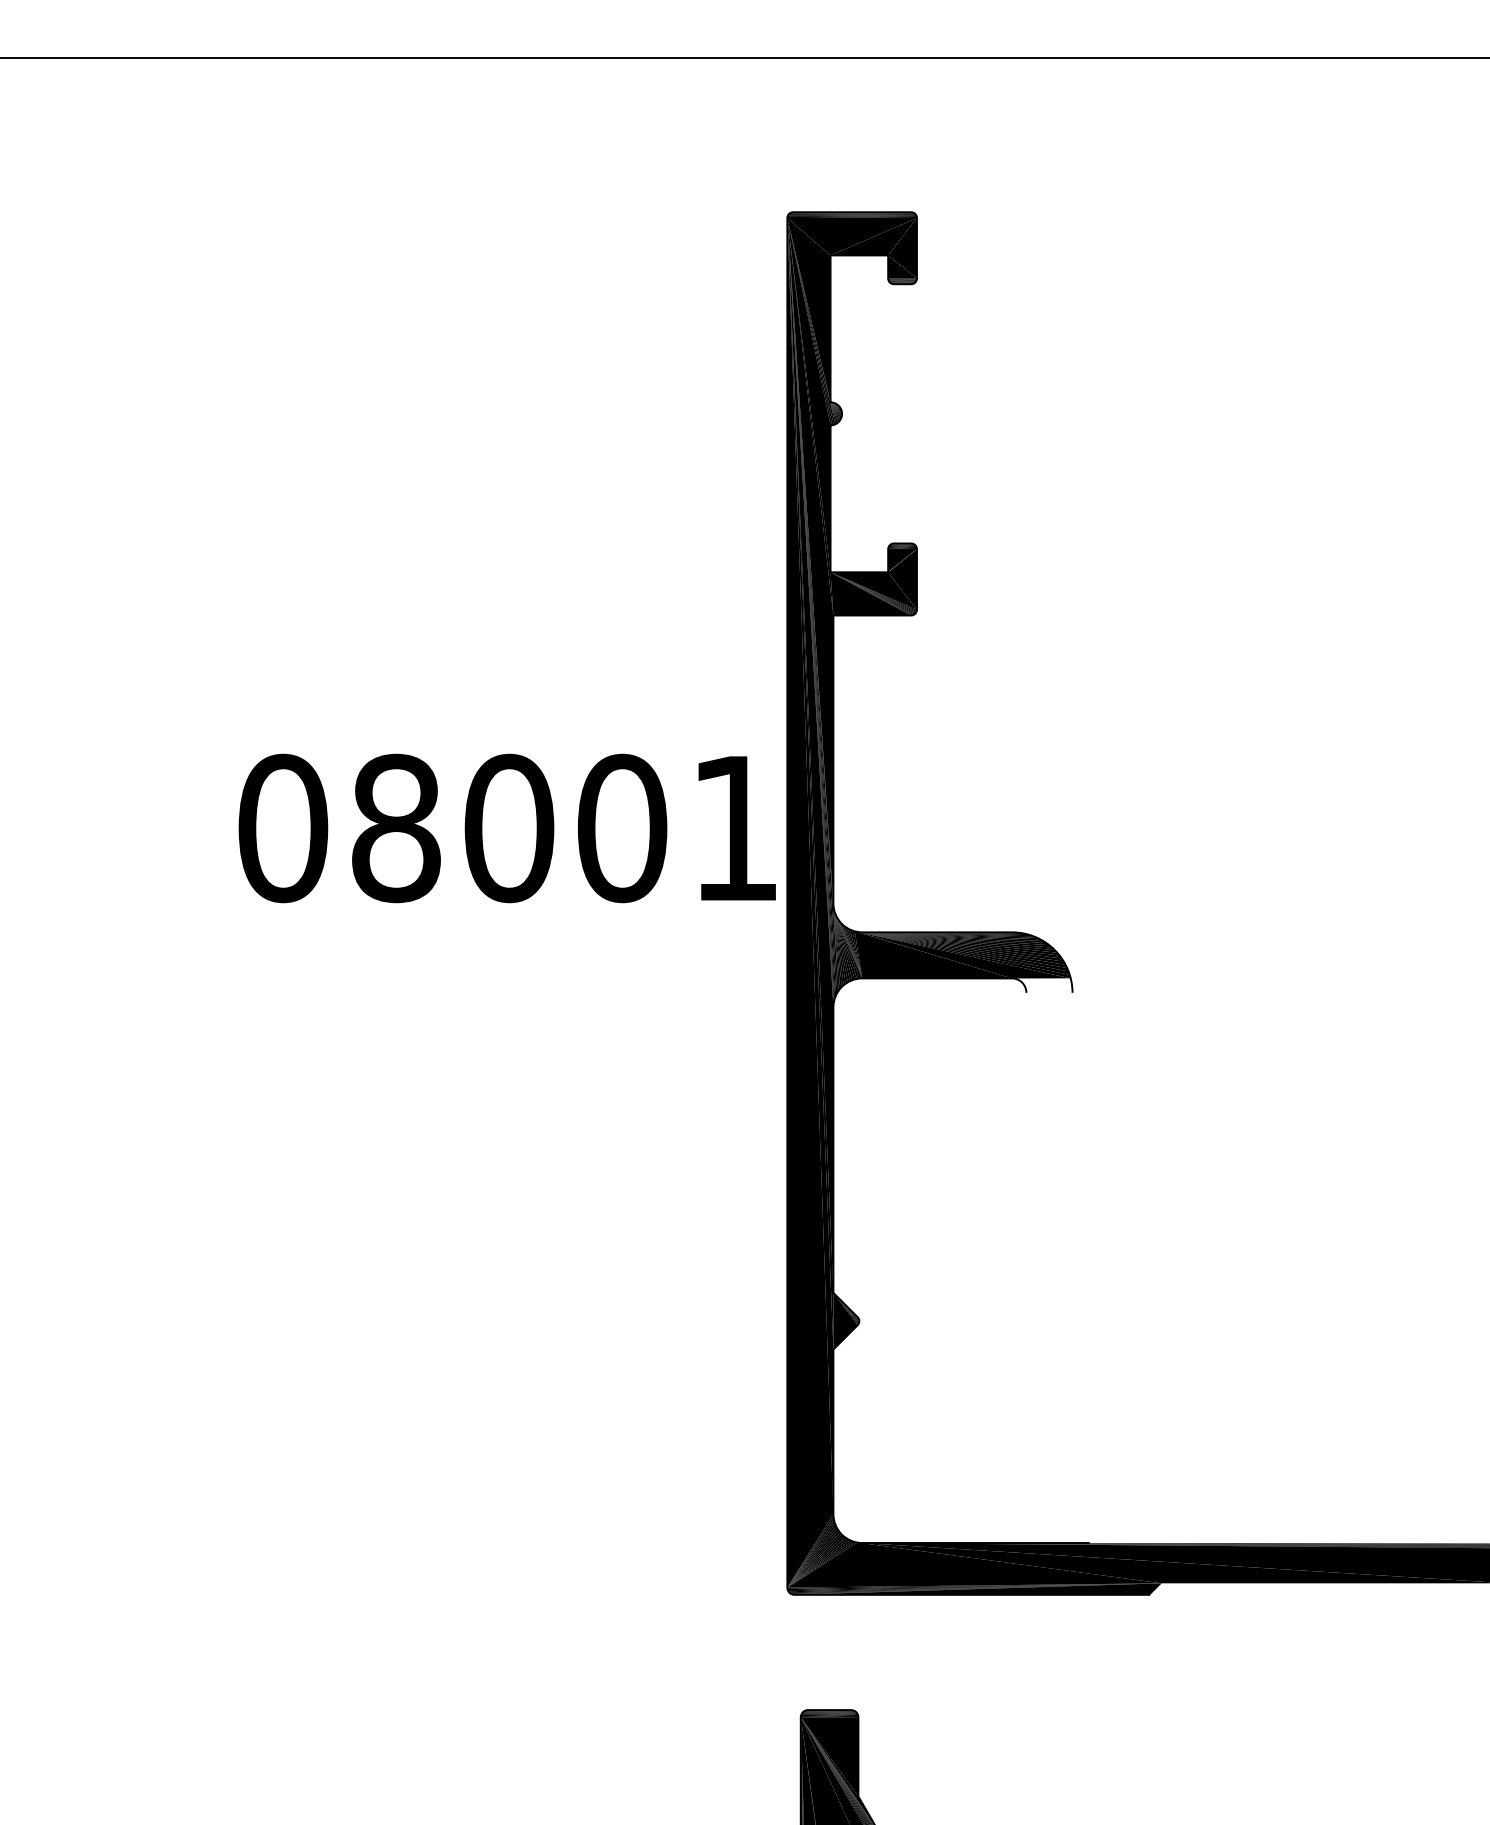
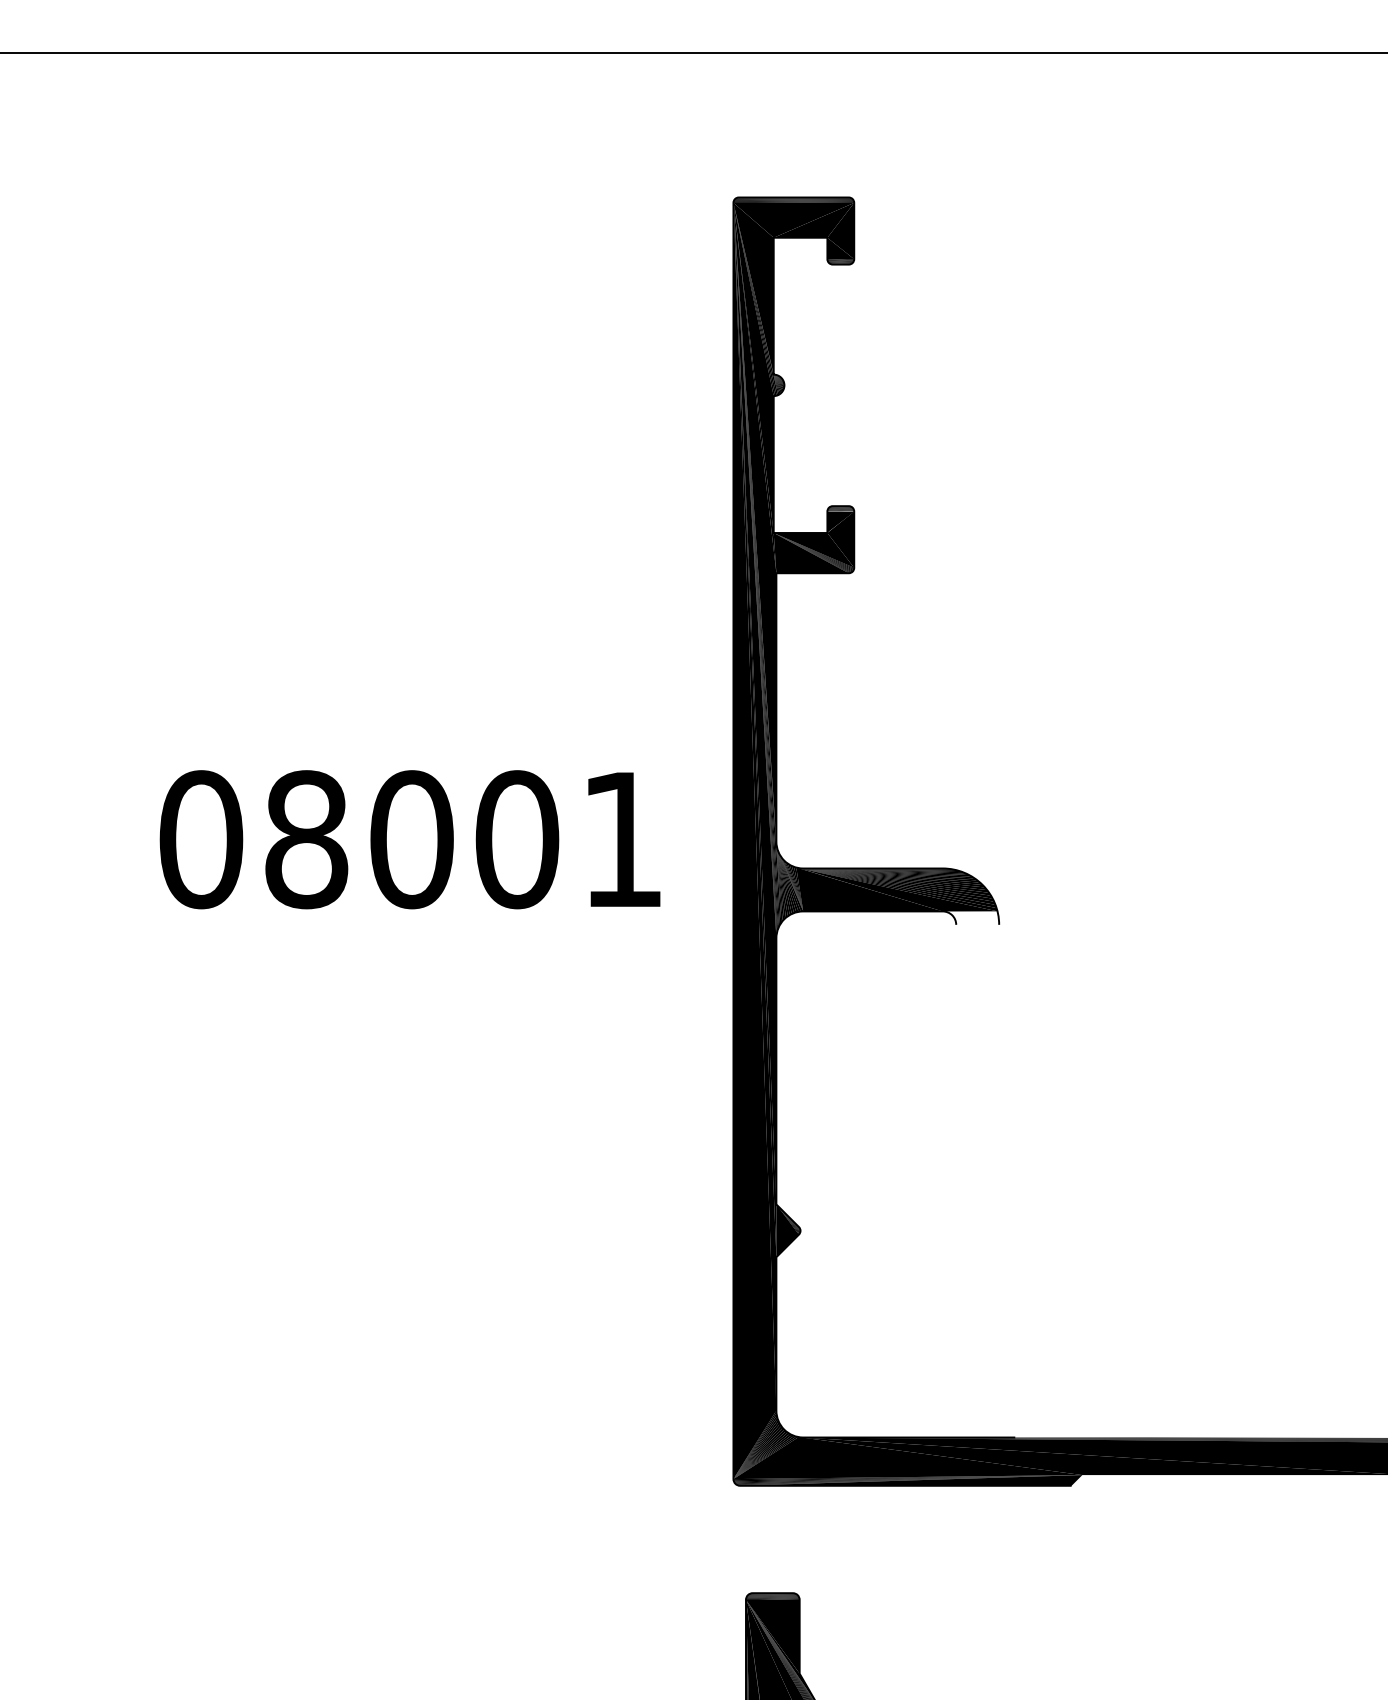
text: (506, 828) -> (409, 839), moved

